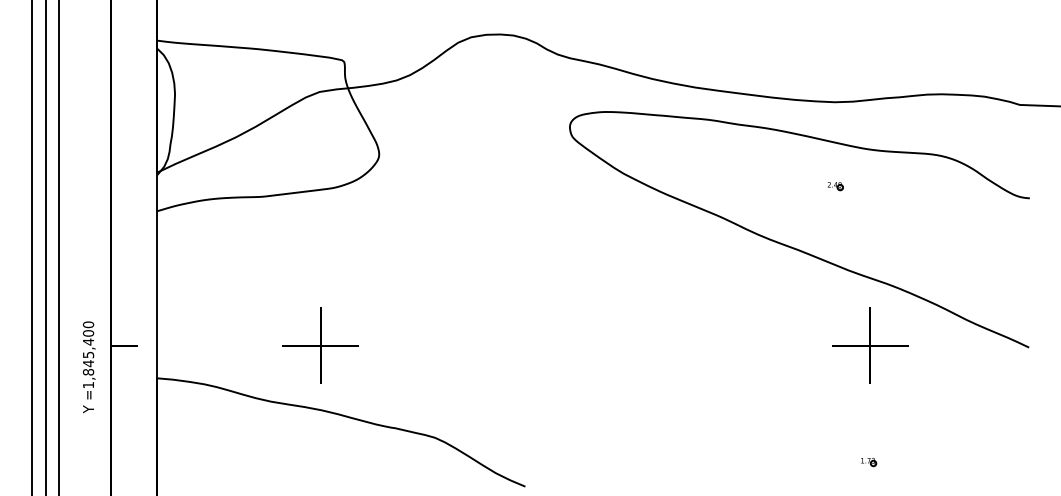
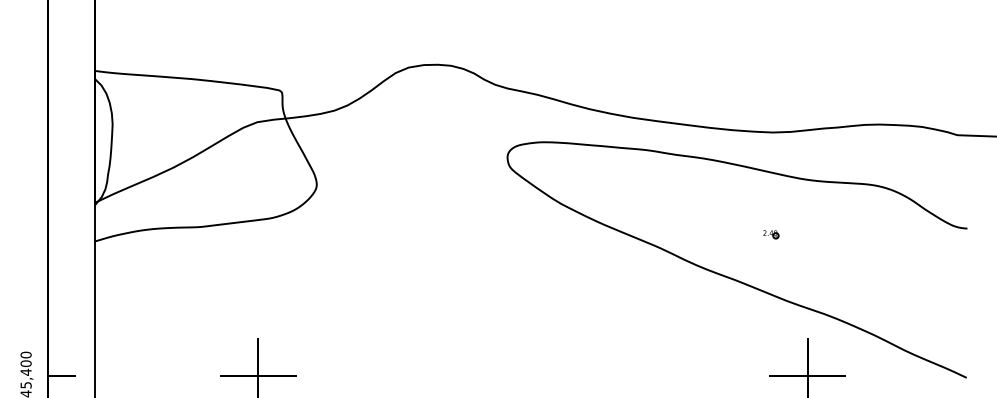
part: (835, 186) -> (771, 234), moved

